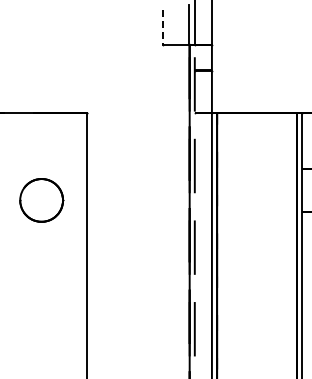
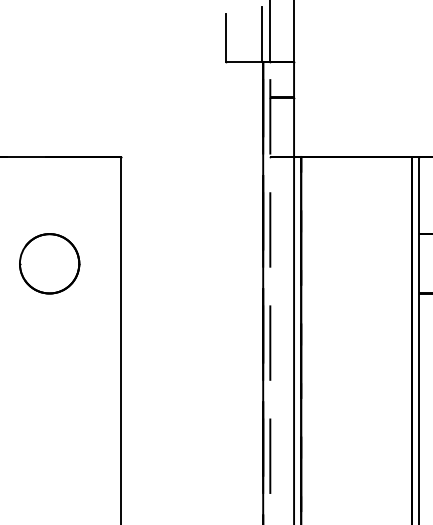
line: (163, 28) -> (226, 39), dashed -> solid
part: (41, 200) -> (49, 263), moved

